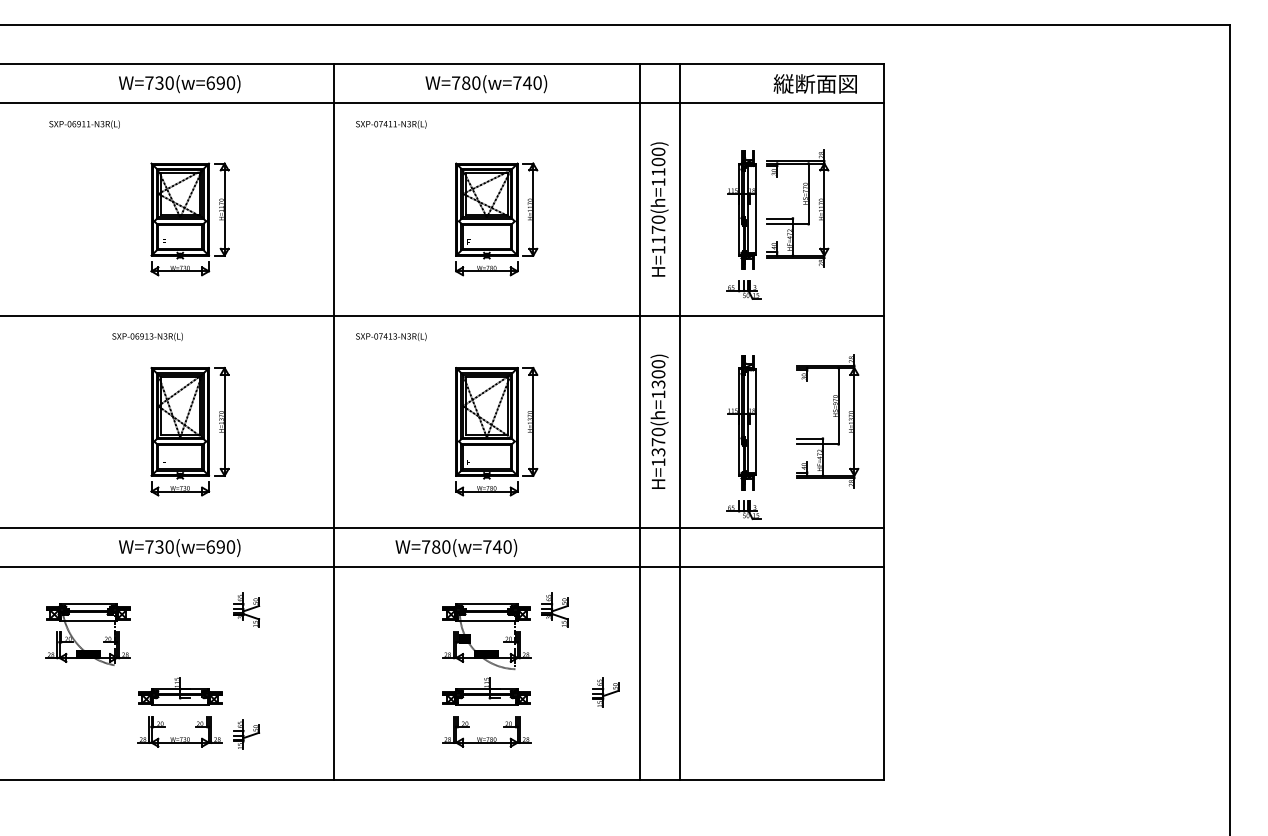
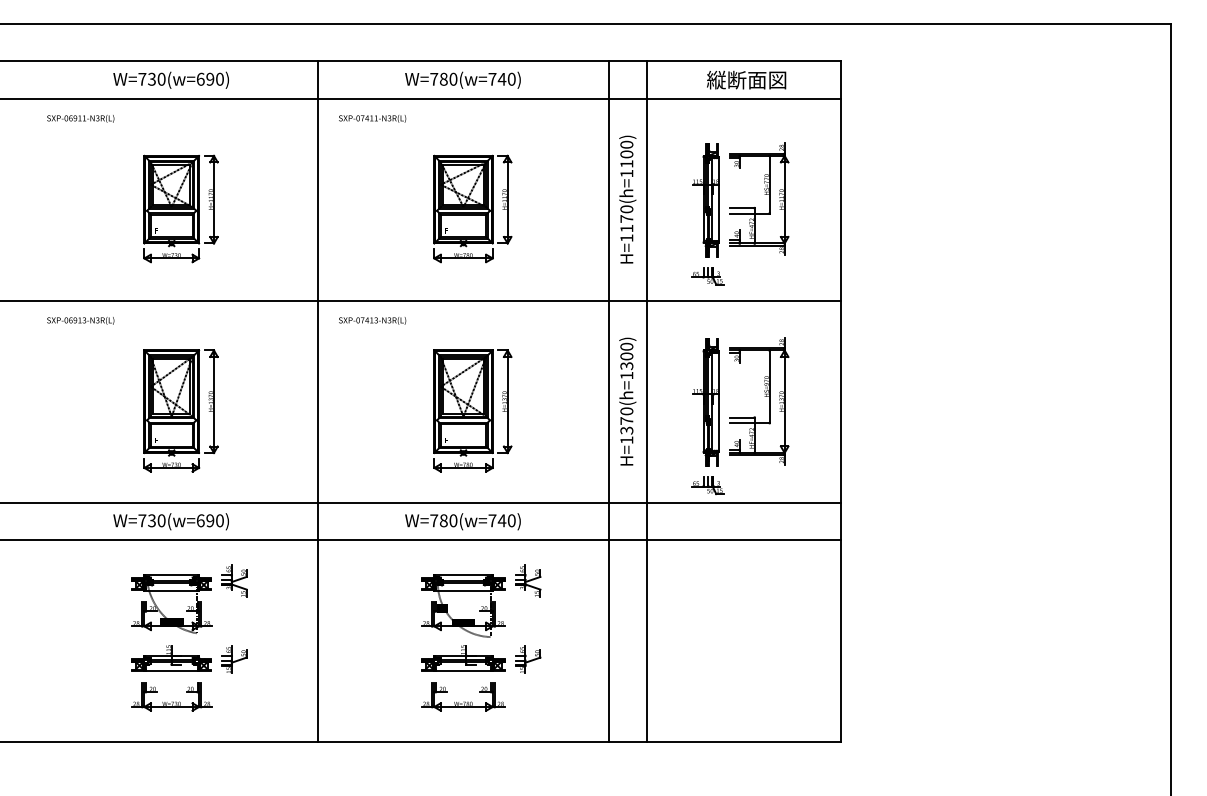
text: (814, 83) -> (745, 79), moved
text: (147, 336) -> (80, 320), moved
part: (833, 416) -> (764, 396), moved
text: (456, 548) -> (463, 522), moved
part: (78, 643) -> (162, 612), moved
part: (605, 692) -> (527, 659), moved
part: (246, 734) -> (234, 659), moved

